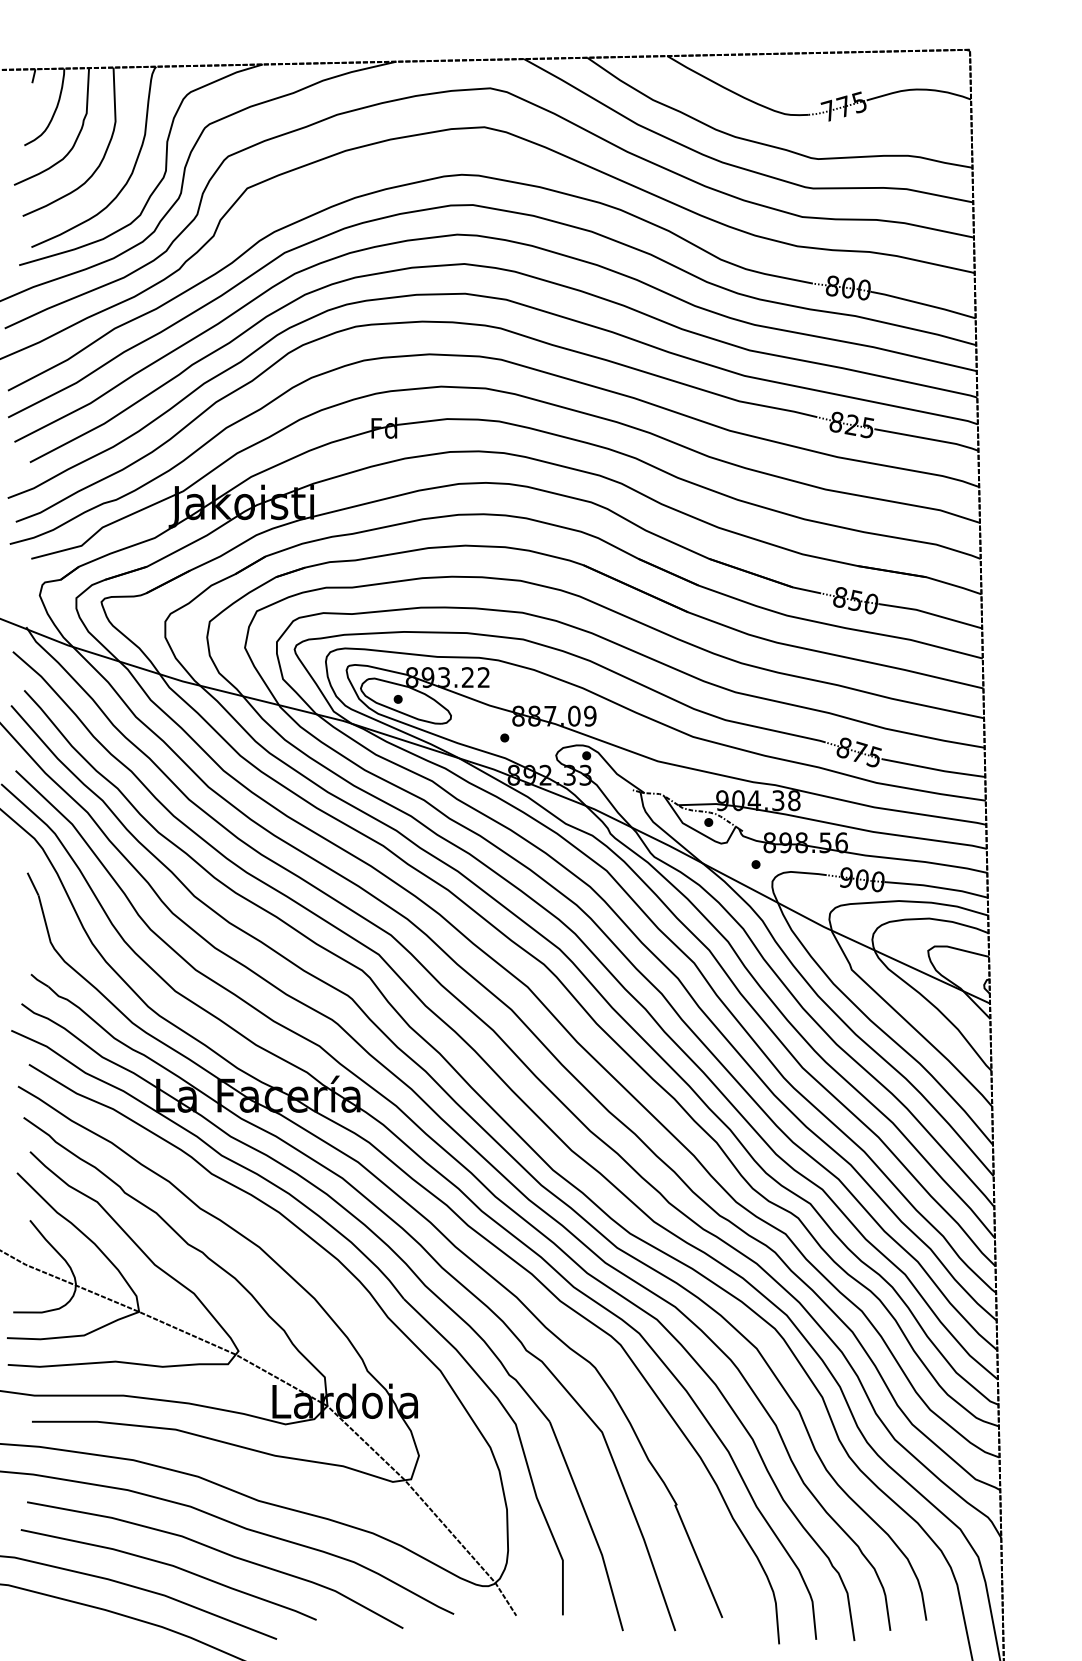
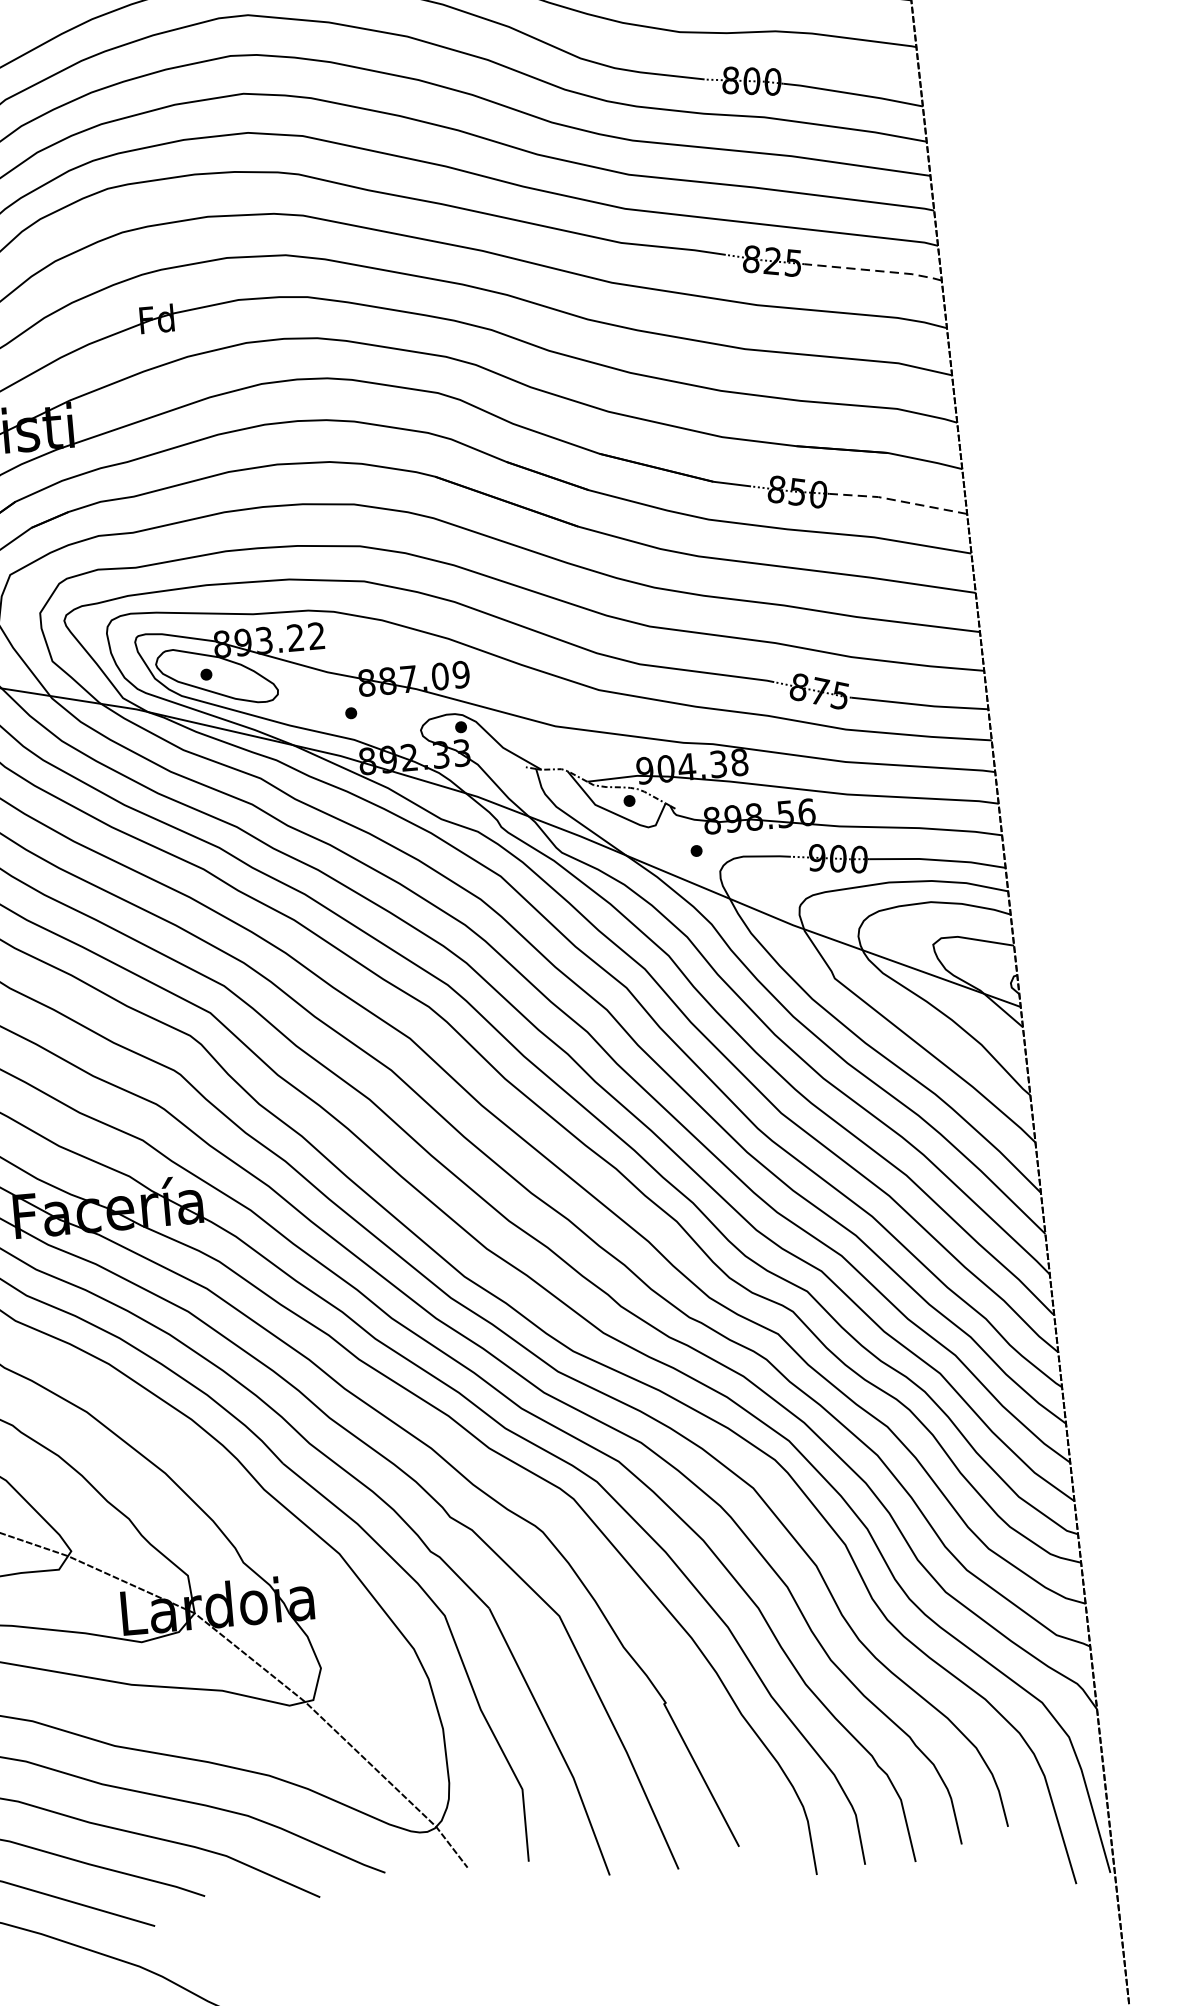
line: (928, 439) -> (874, 271), solid -> dashed
line: (930, 613) -> (897, 500), solid -> dashed

